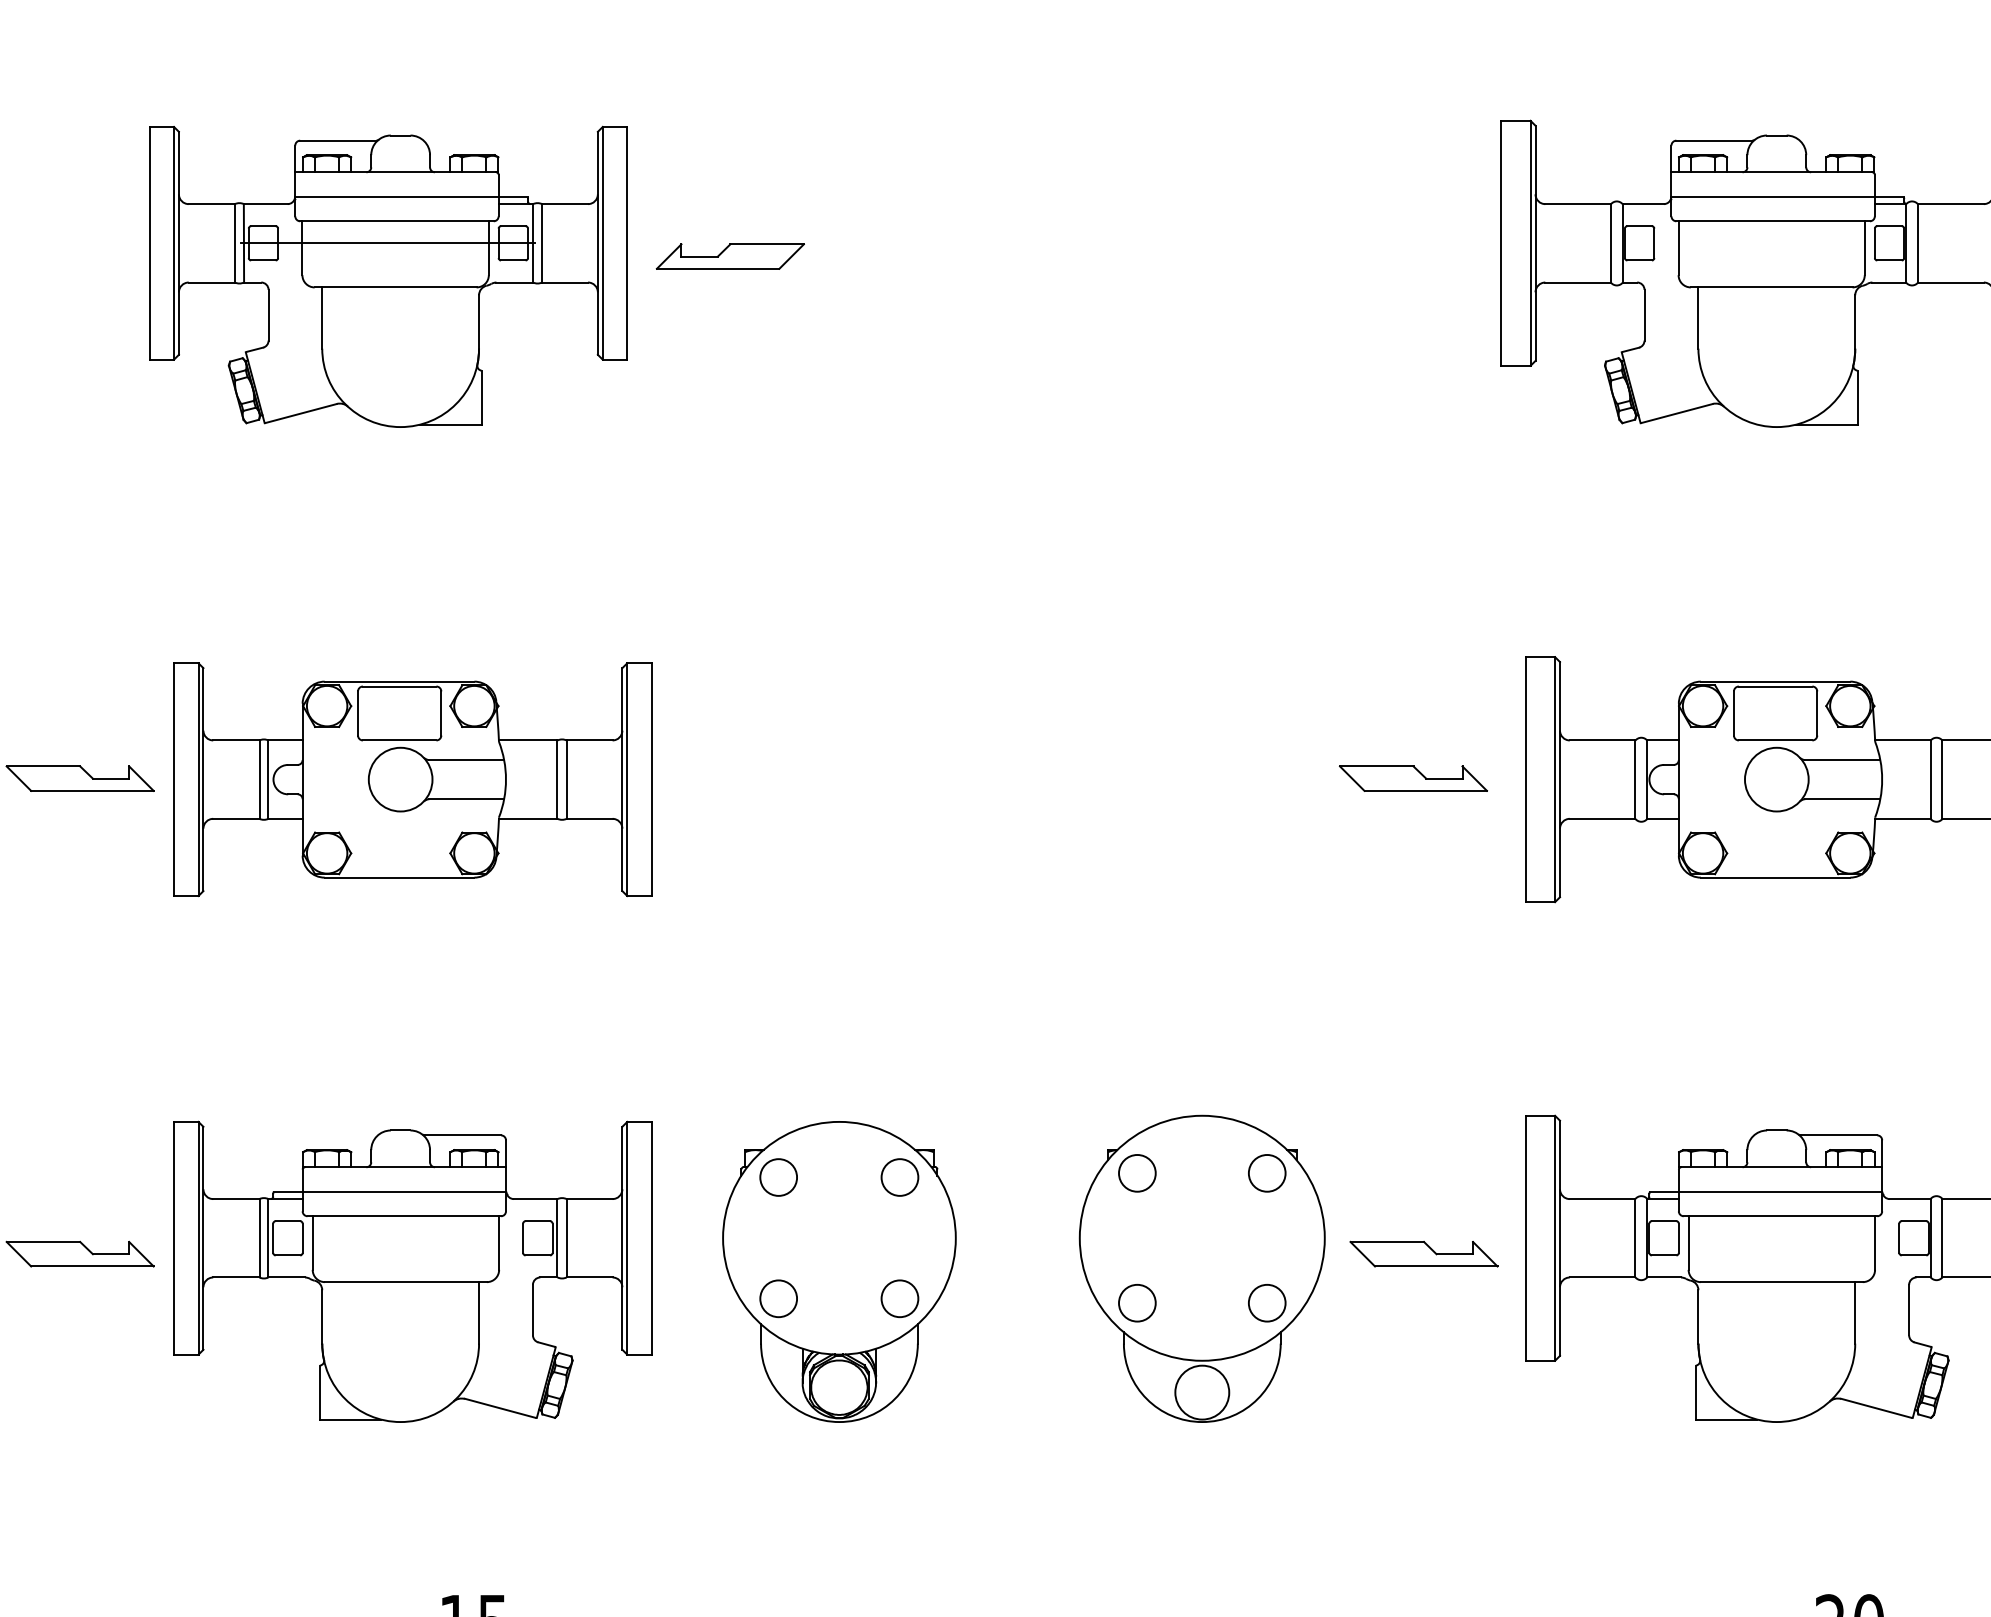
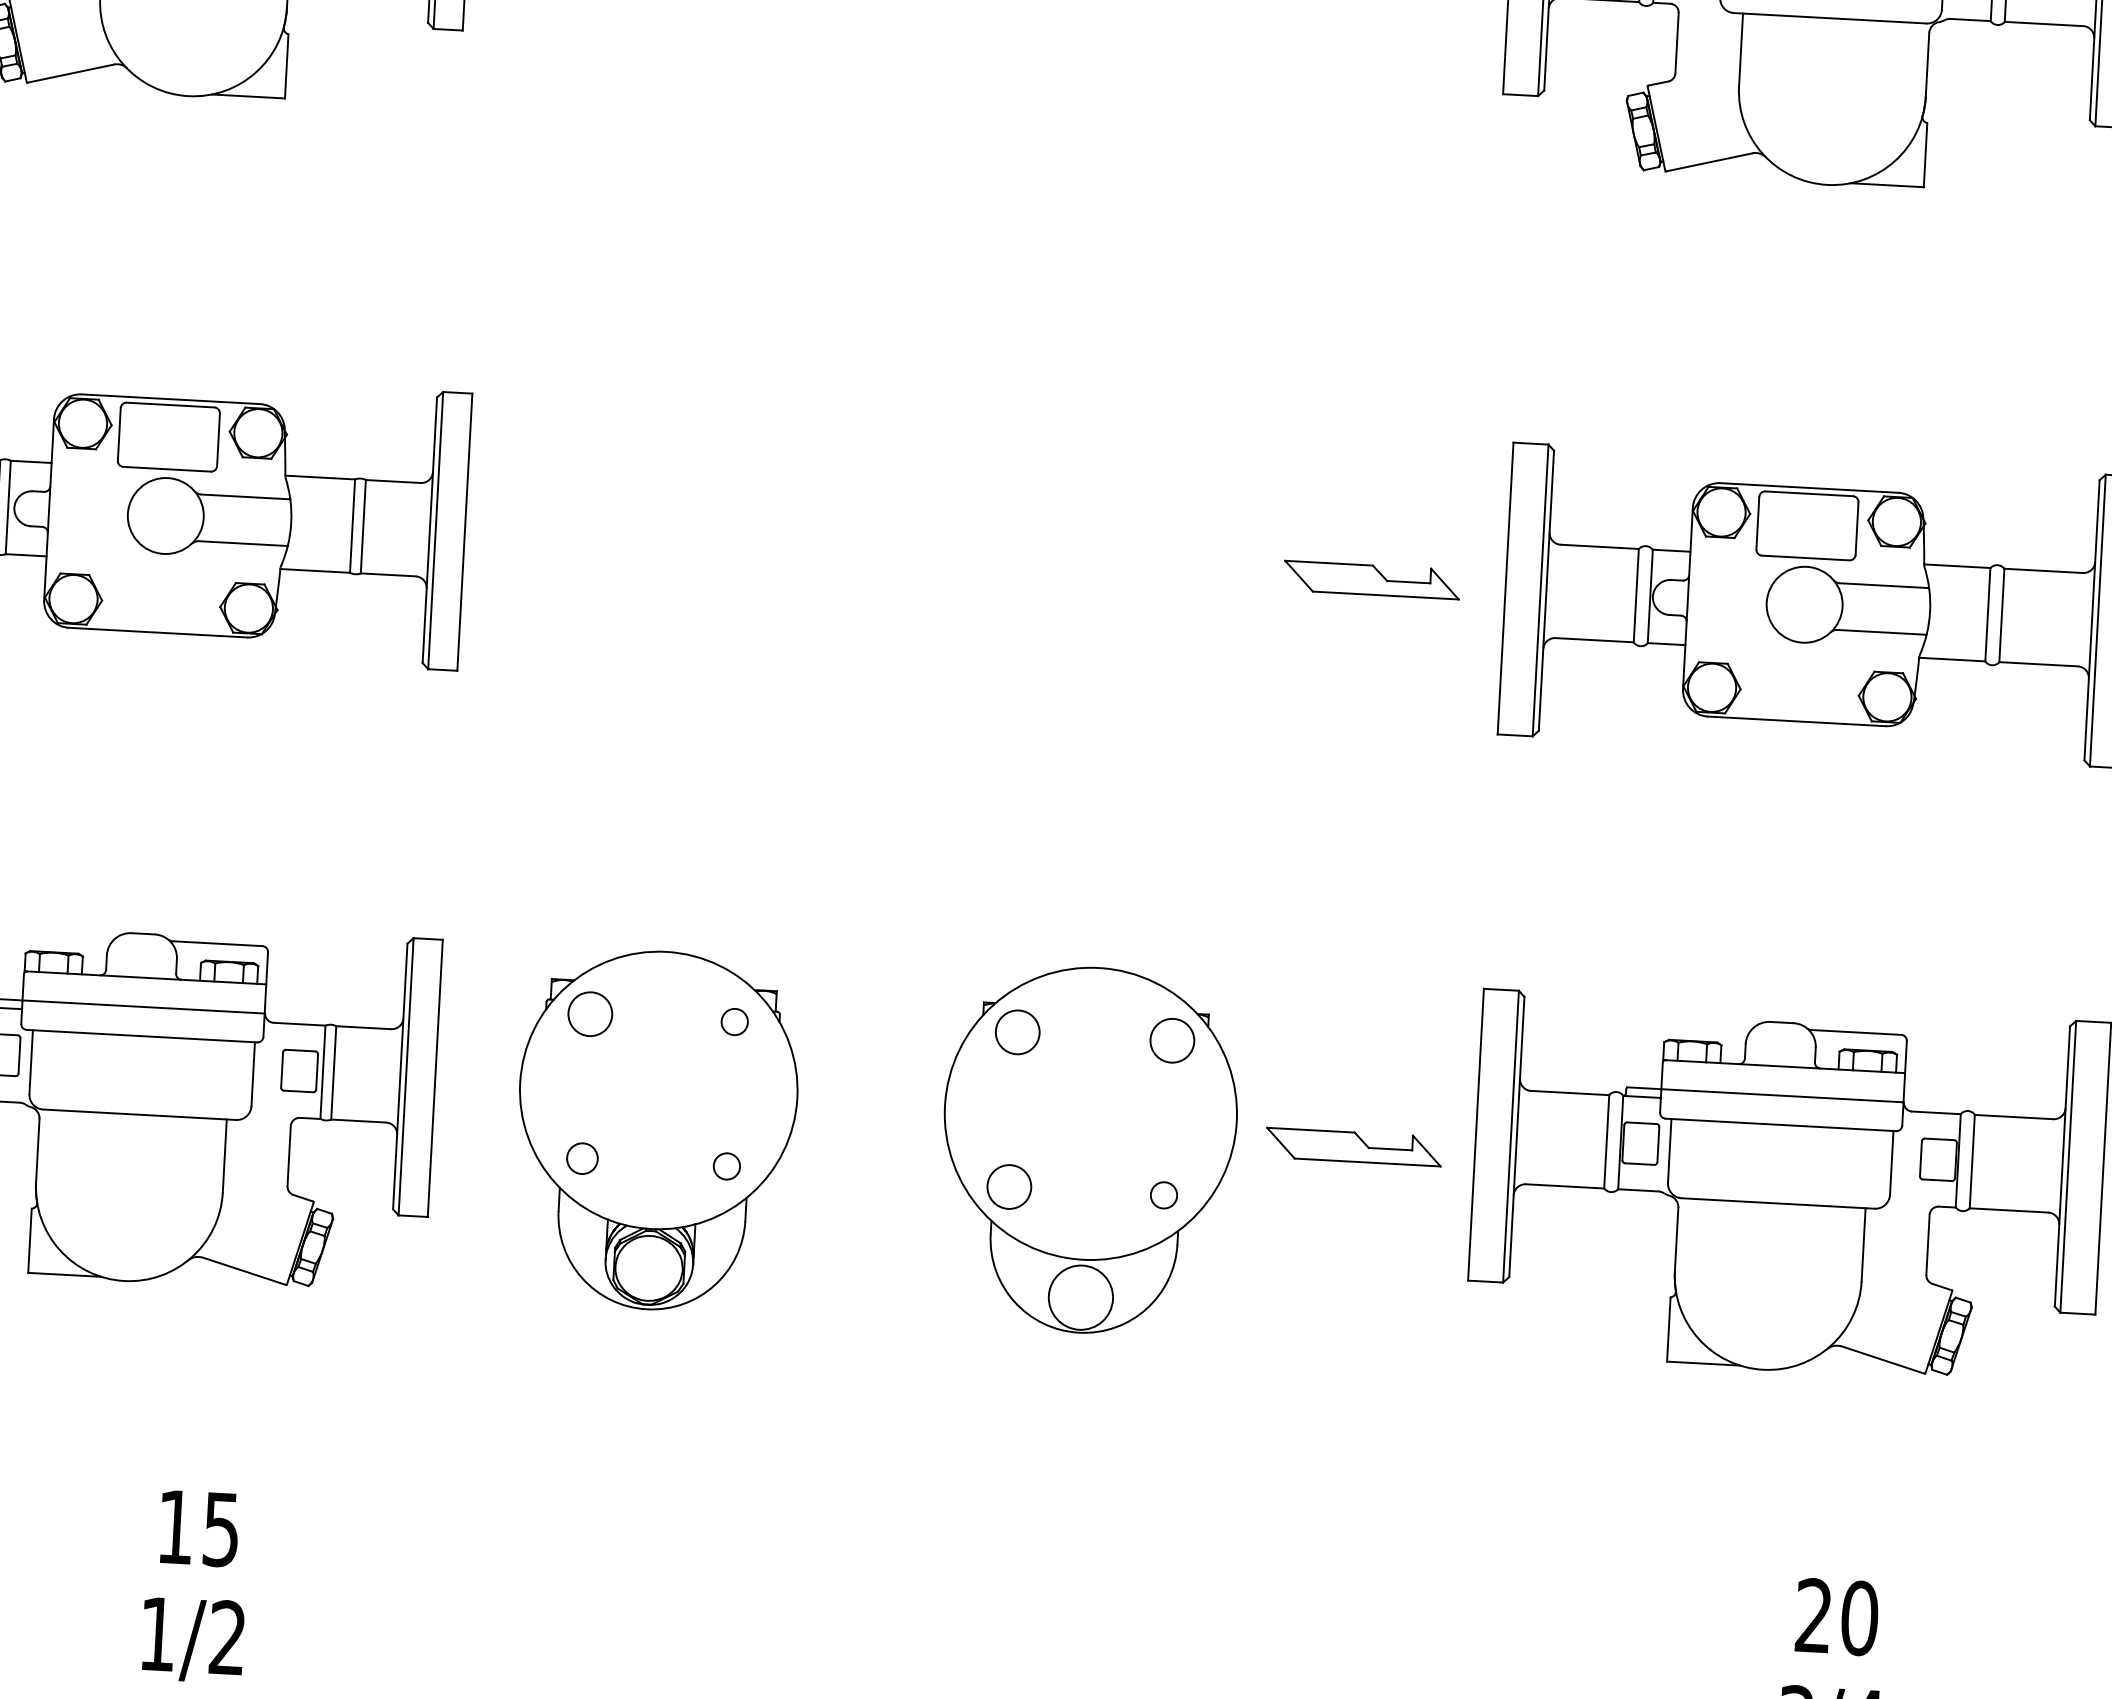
circle: (899, 1177) -> (734, 1021), size x0.6
circle: (778, 1298) -> (582, 1158), size x0.7
circle: (899, 1298) -> (726, 1166), size x0.6
circle: (1266, 1302) -> (1163, 1194), size x0.6

